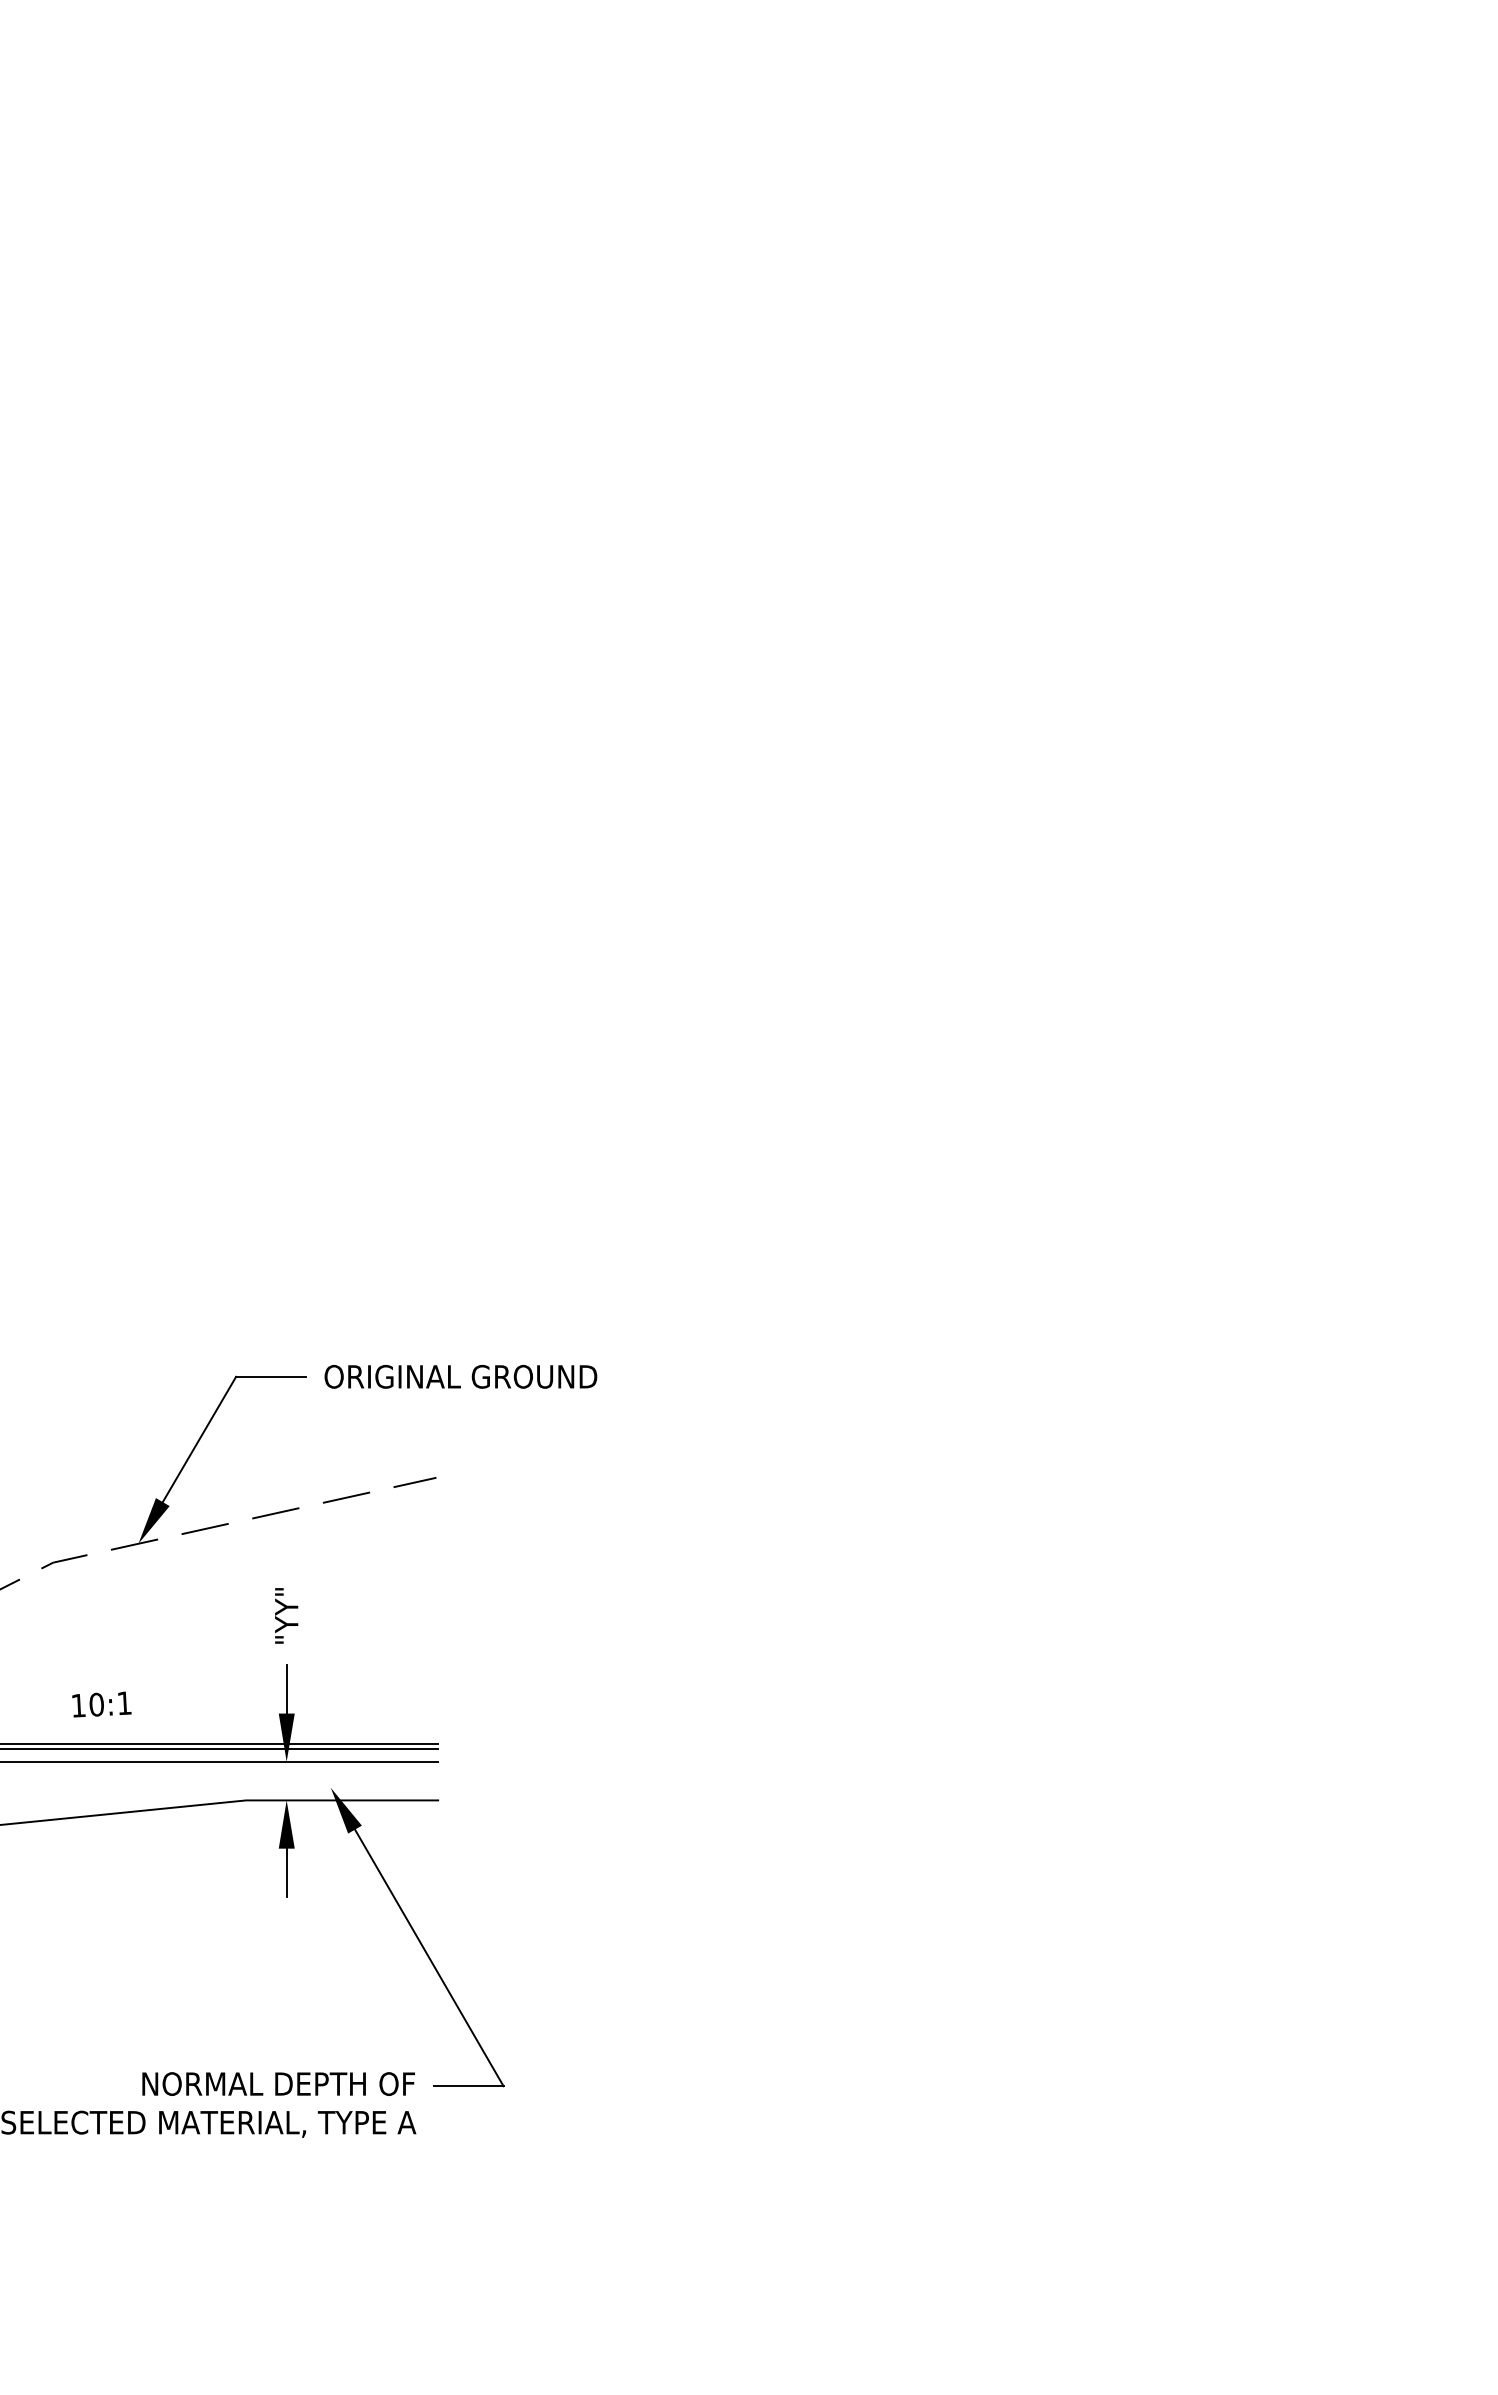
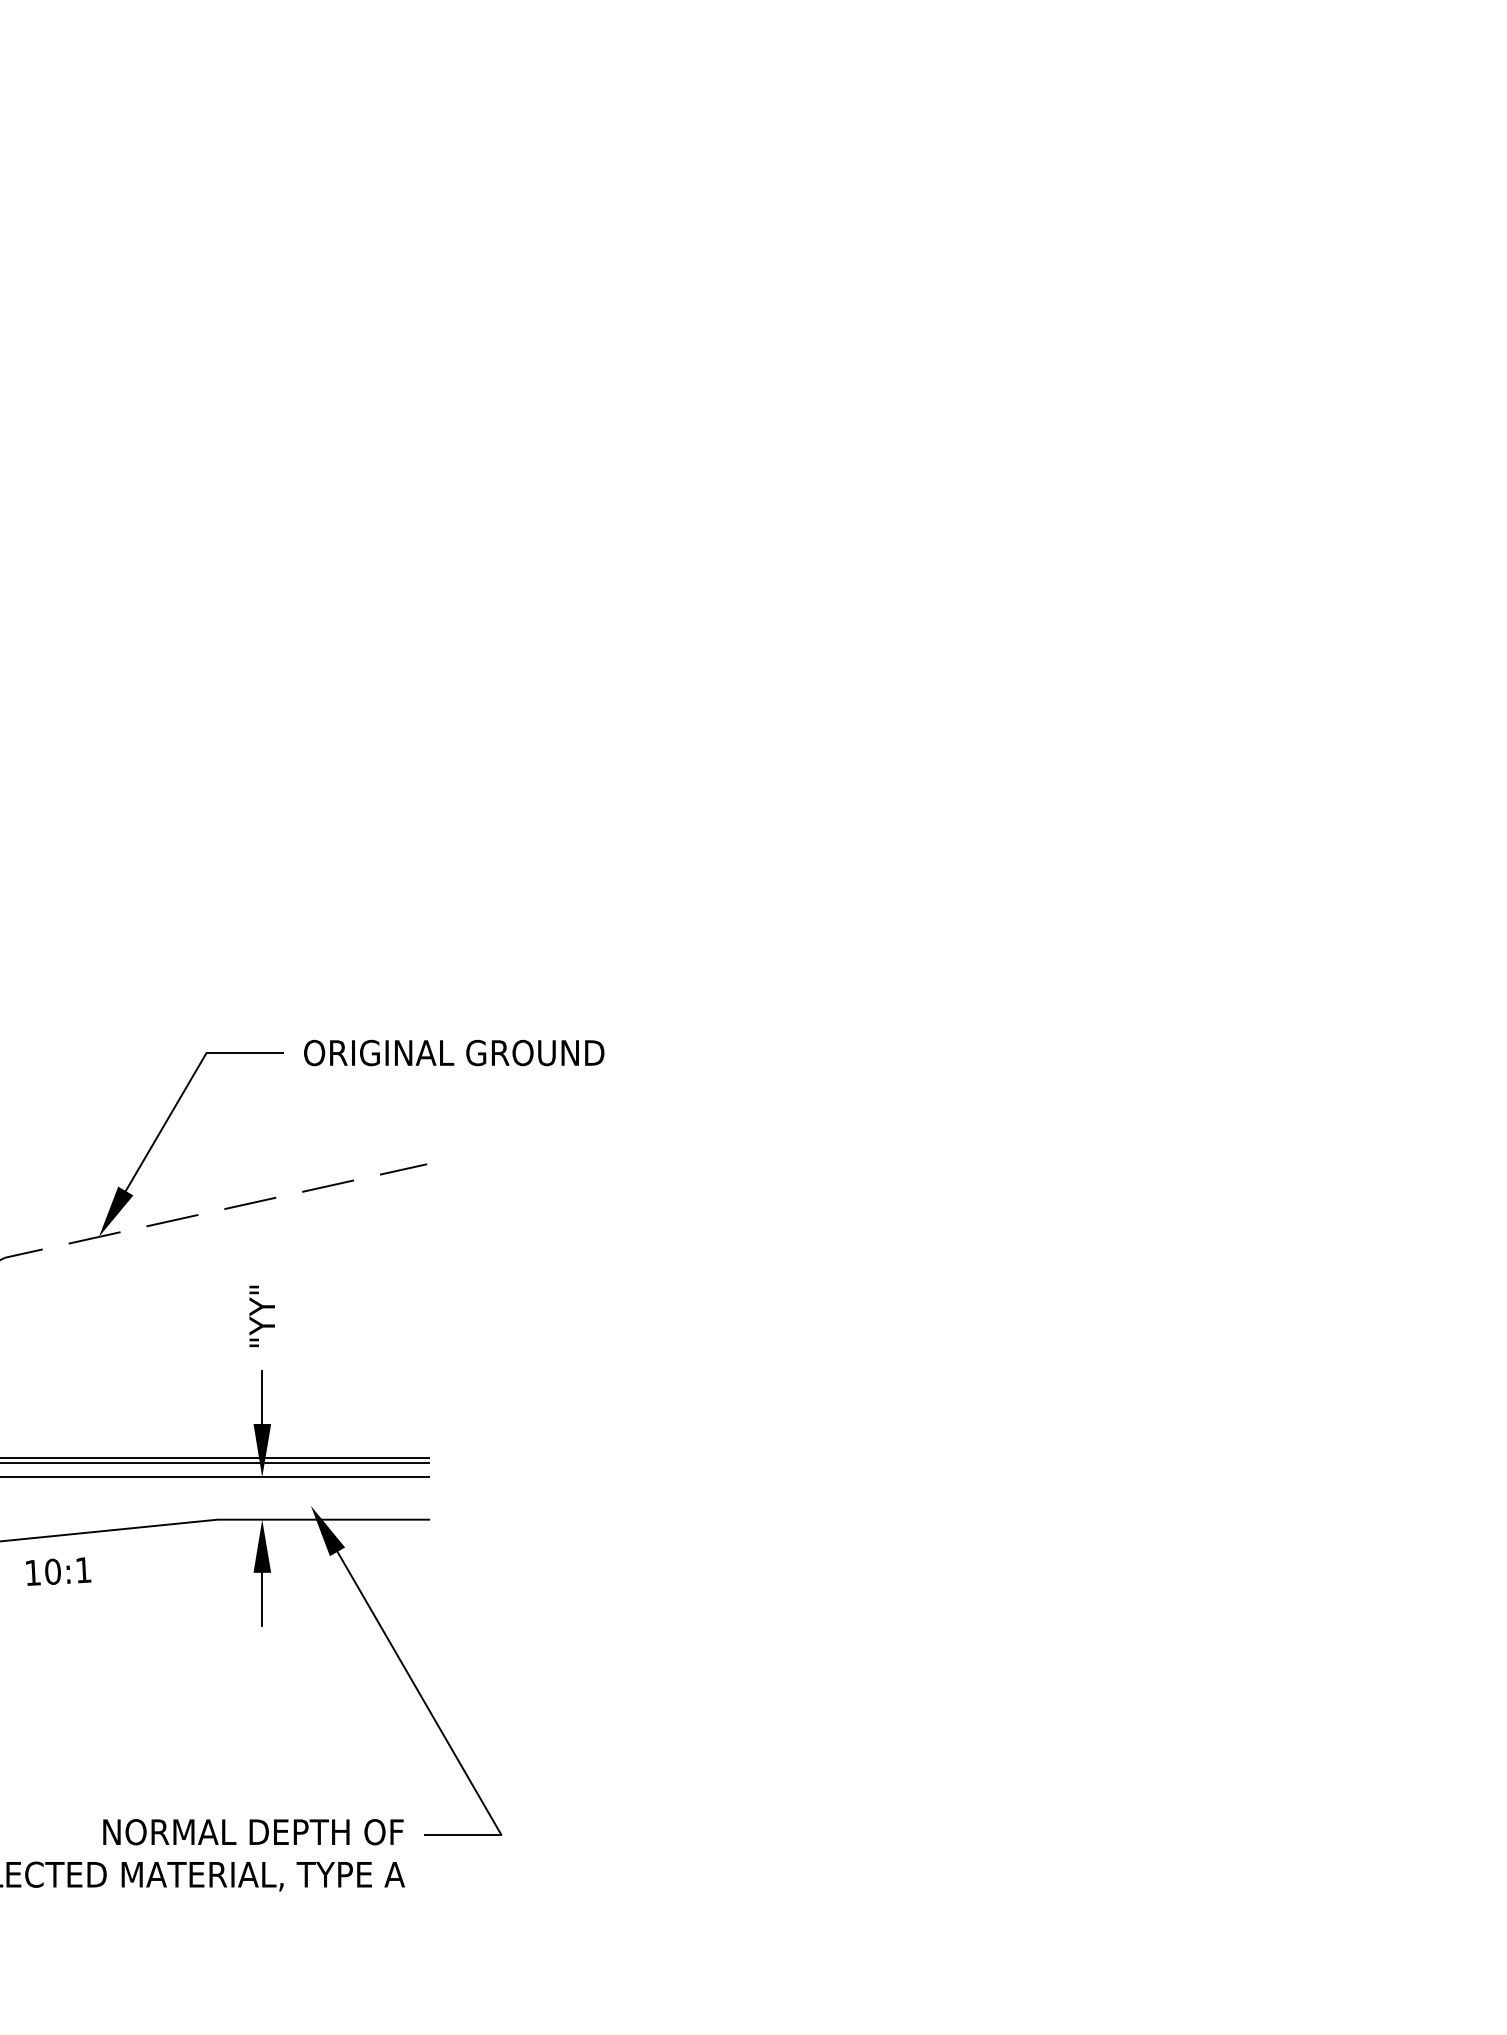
text: (101, 1704) -> (58, 1571), moved

